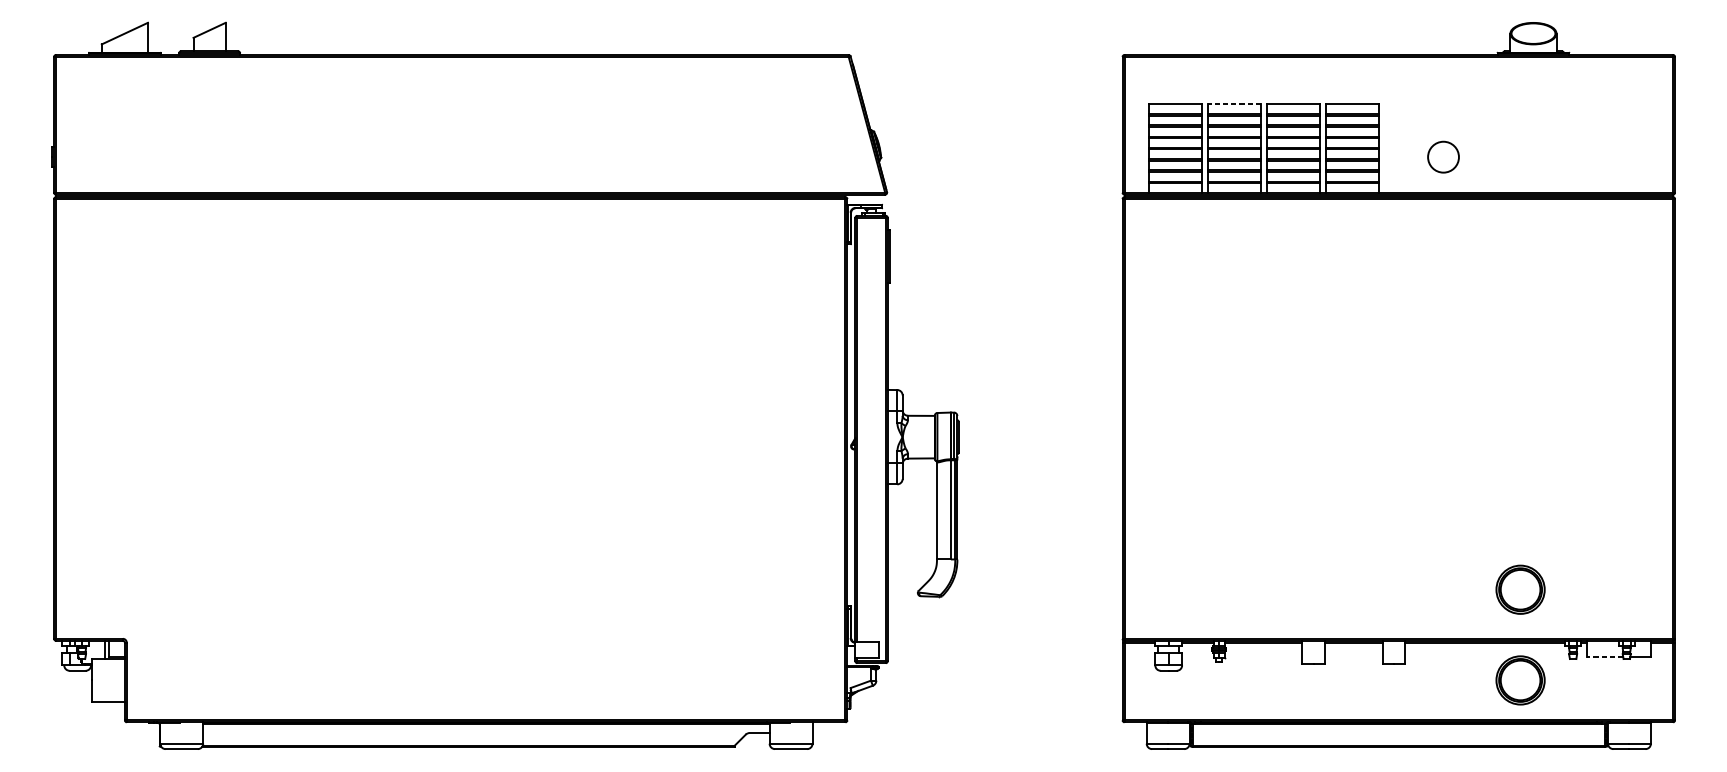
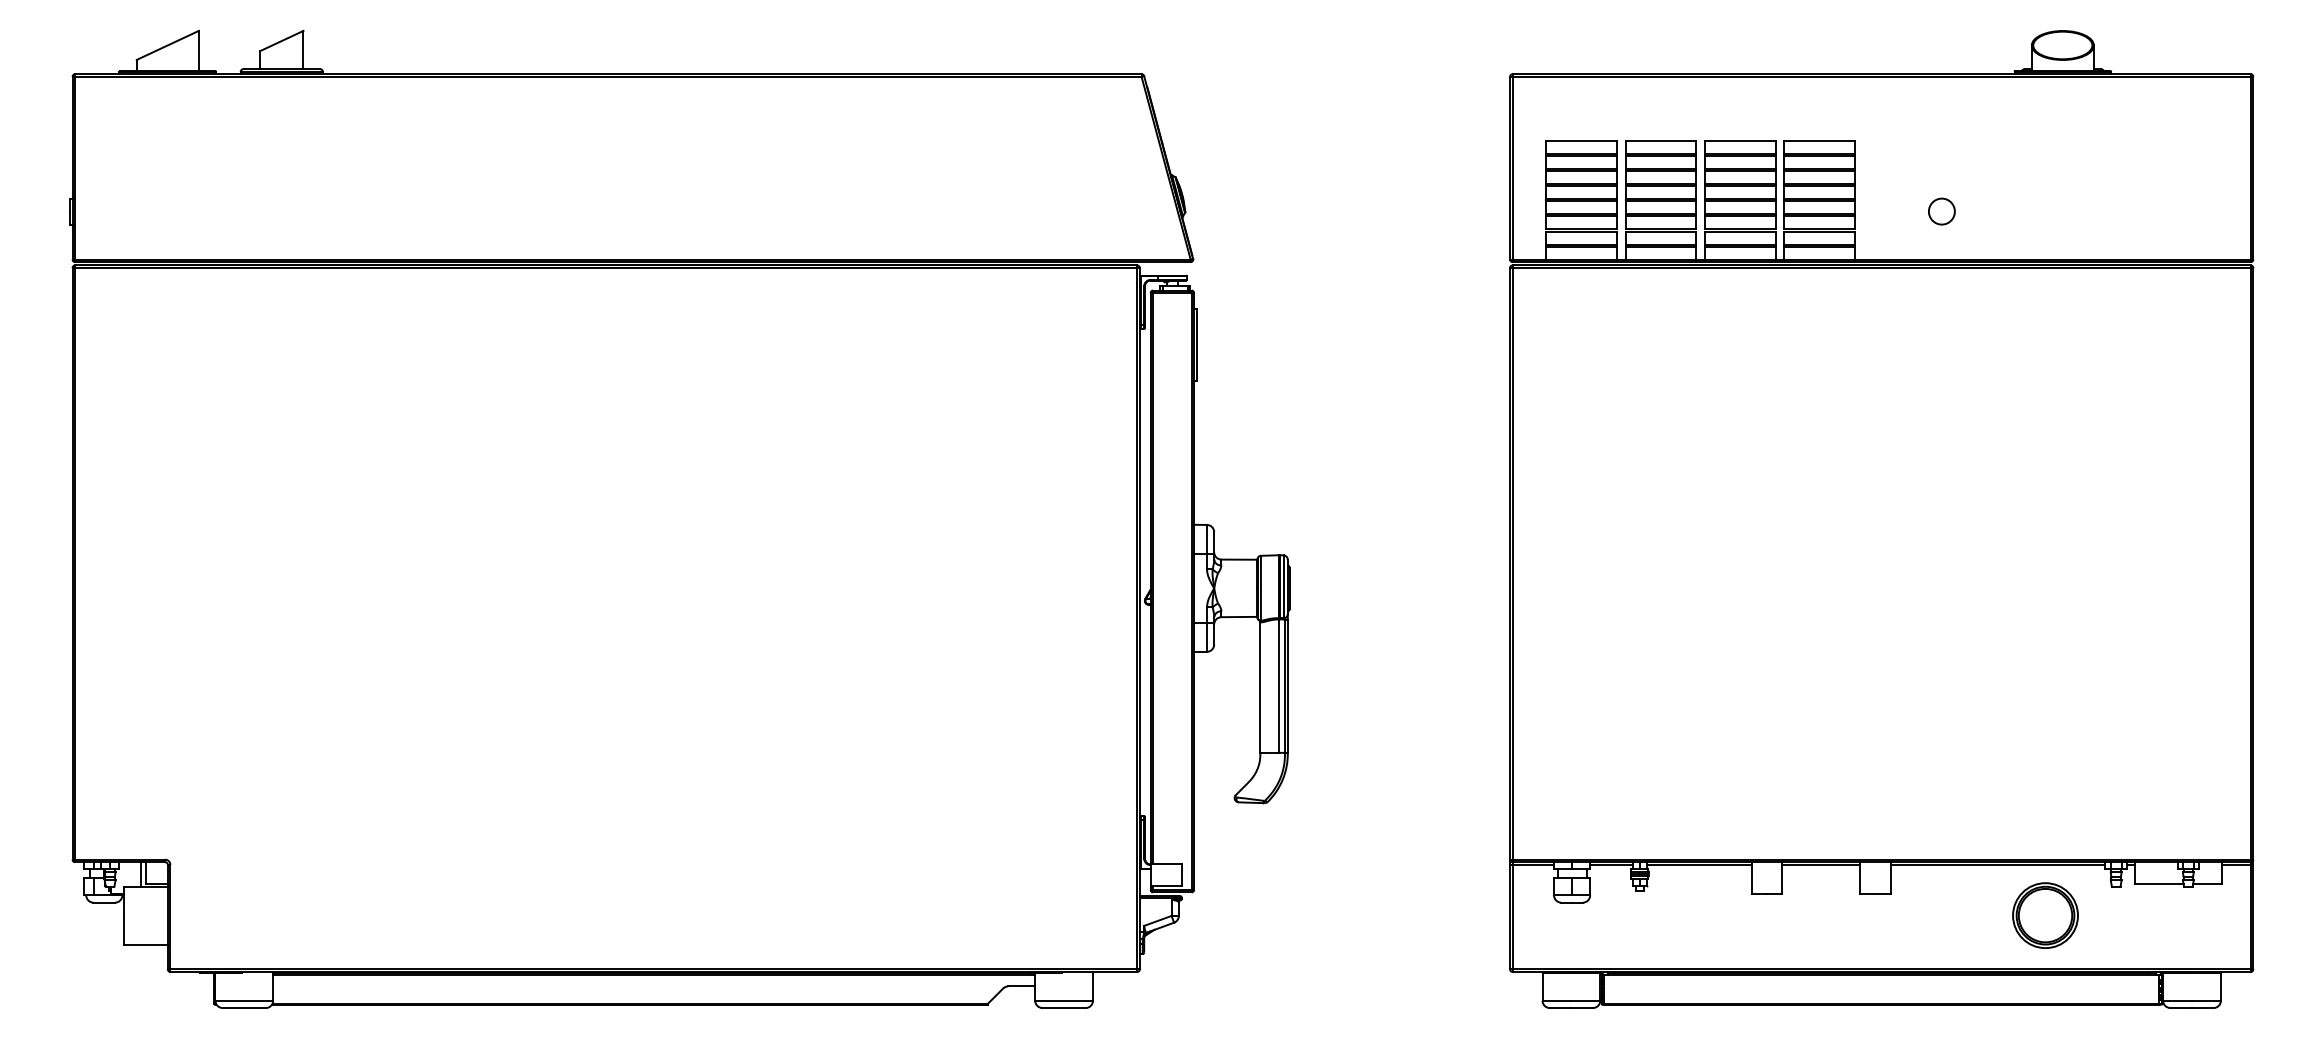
line: (1234, 104) -> (1660, 140), dashed -> solid
circle: (1443, 157) -> (1941, 211), size x0.62
part: (1520, 589) -> (2045, 793), removed
line: (1604, 656) -> (2158, 883), dashed -> solid

